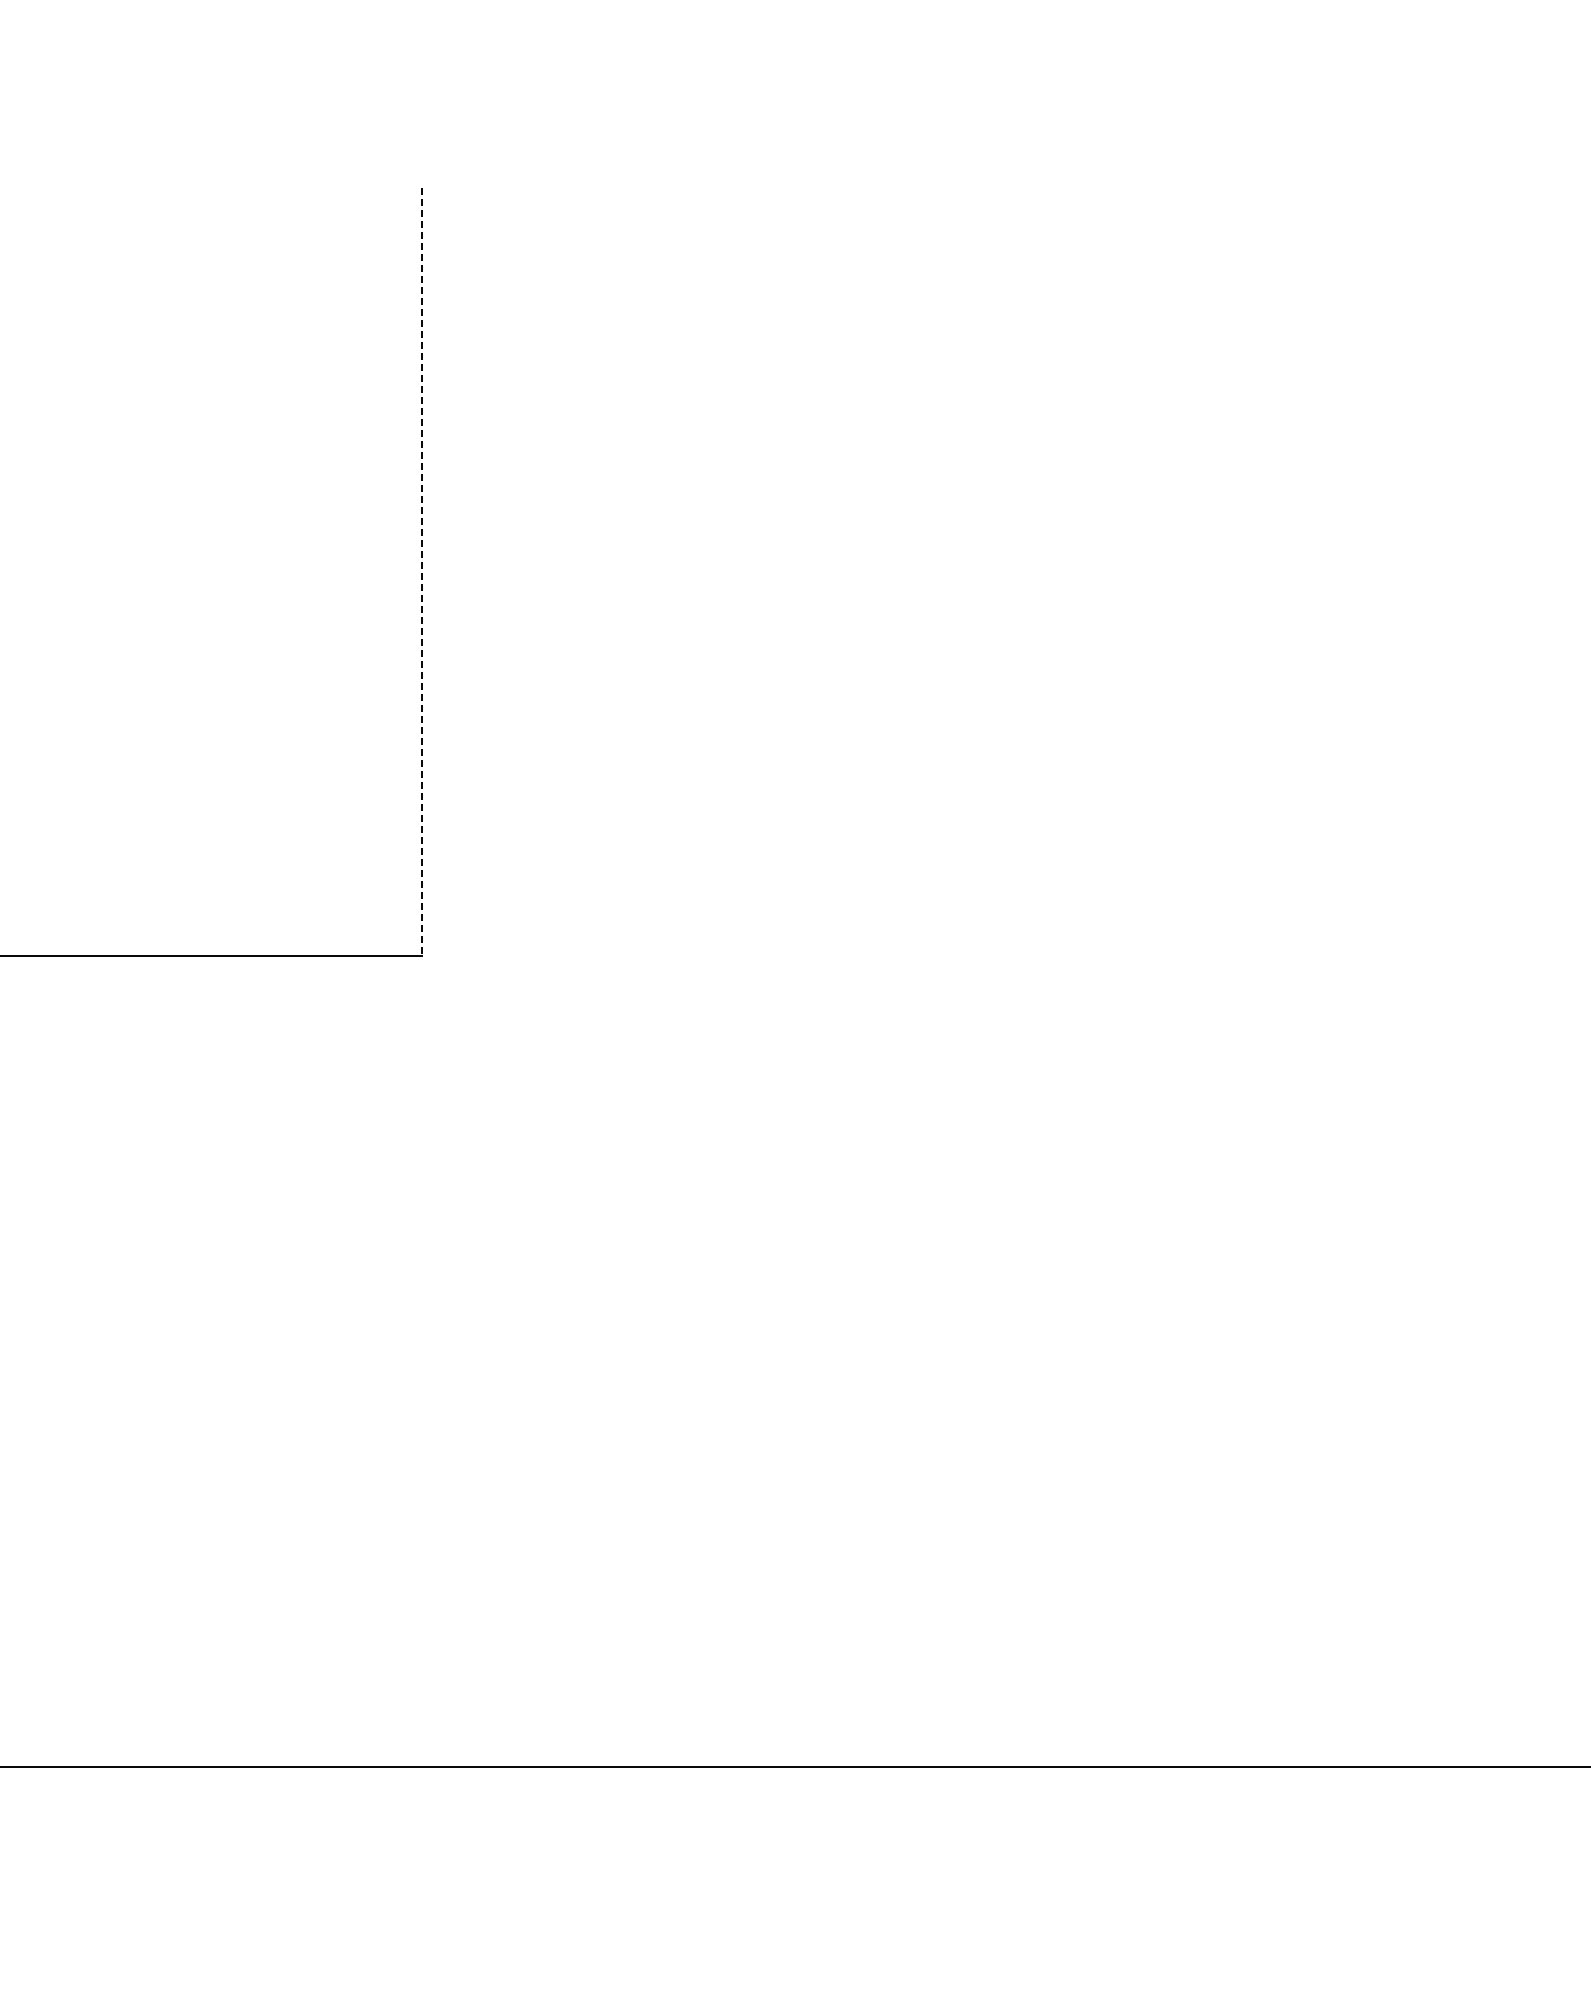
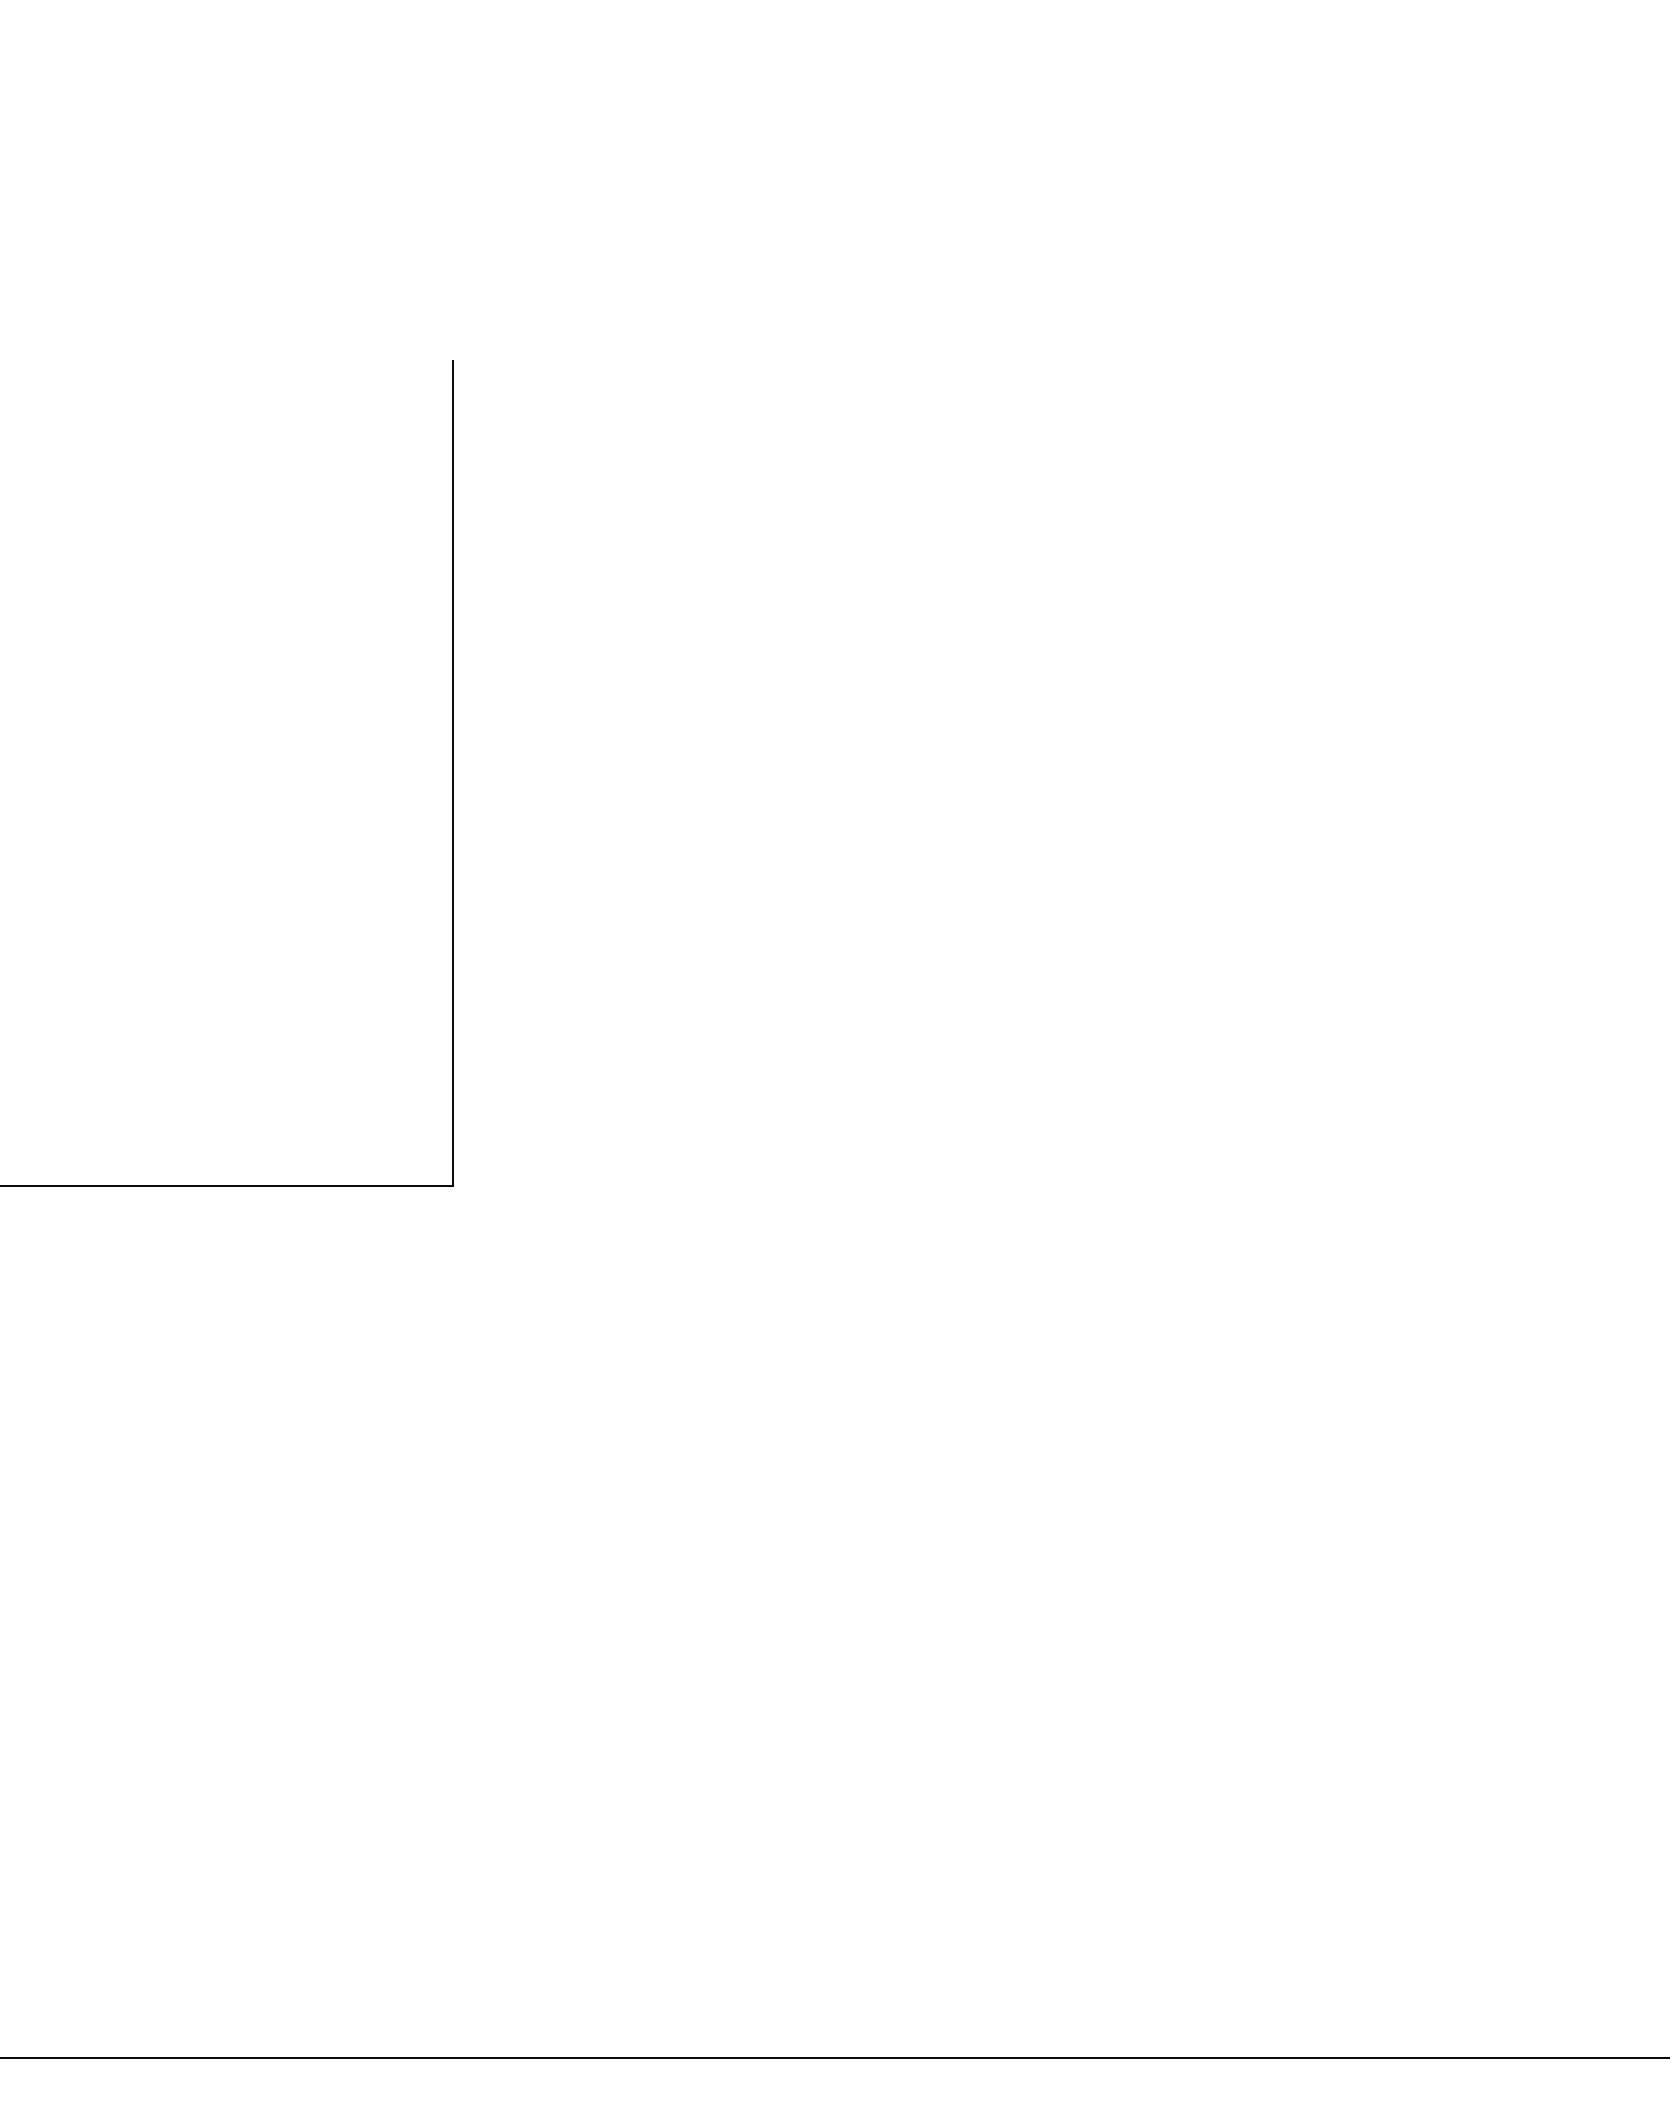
line: (421, 572) -> (453, 774), dashed -> solid

